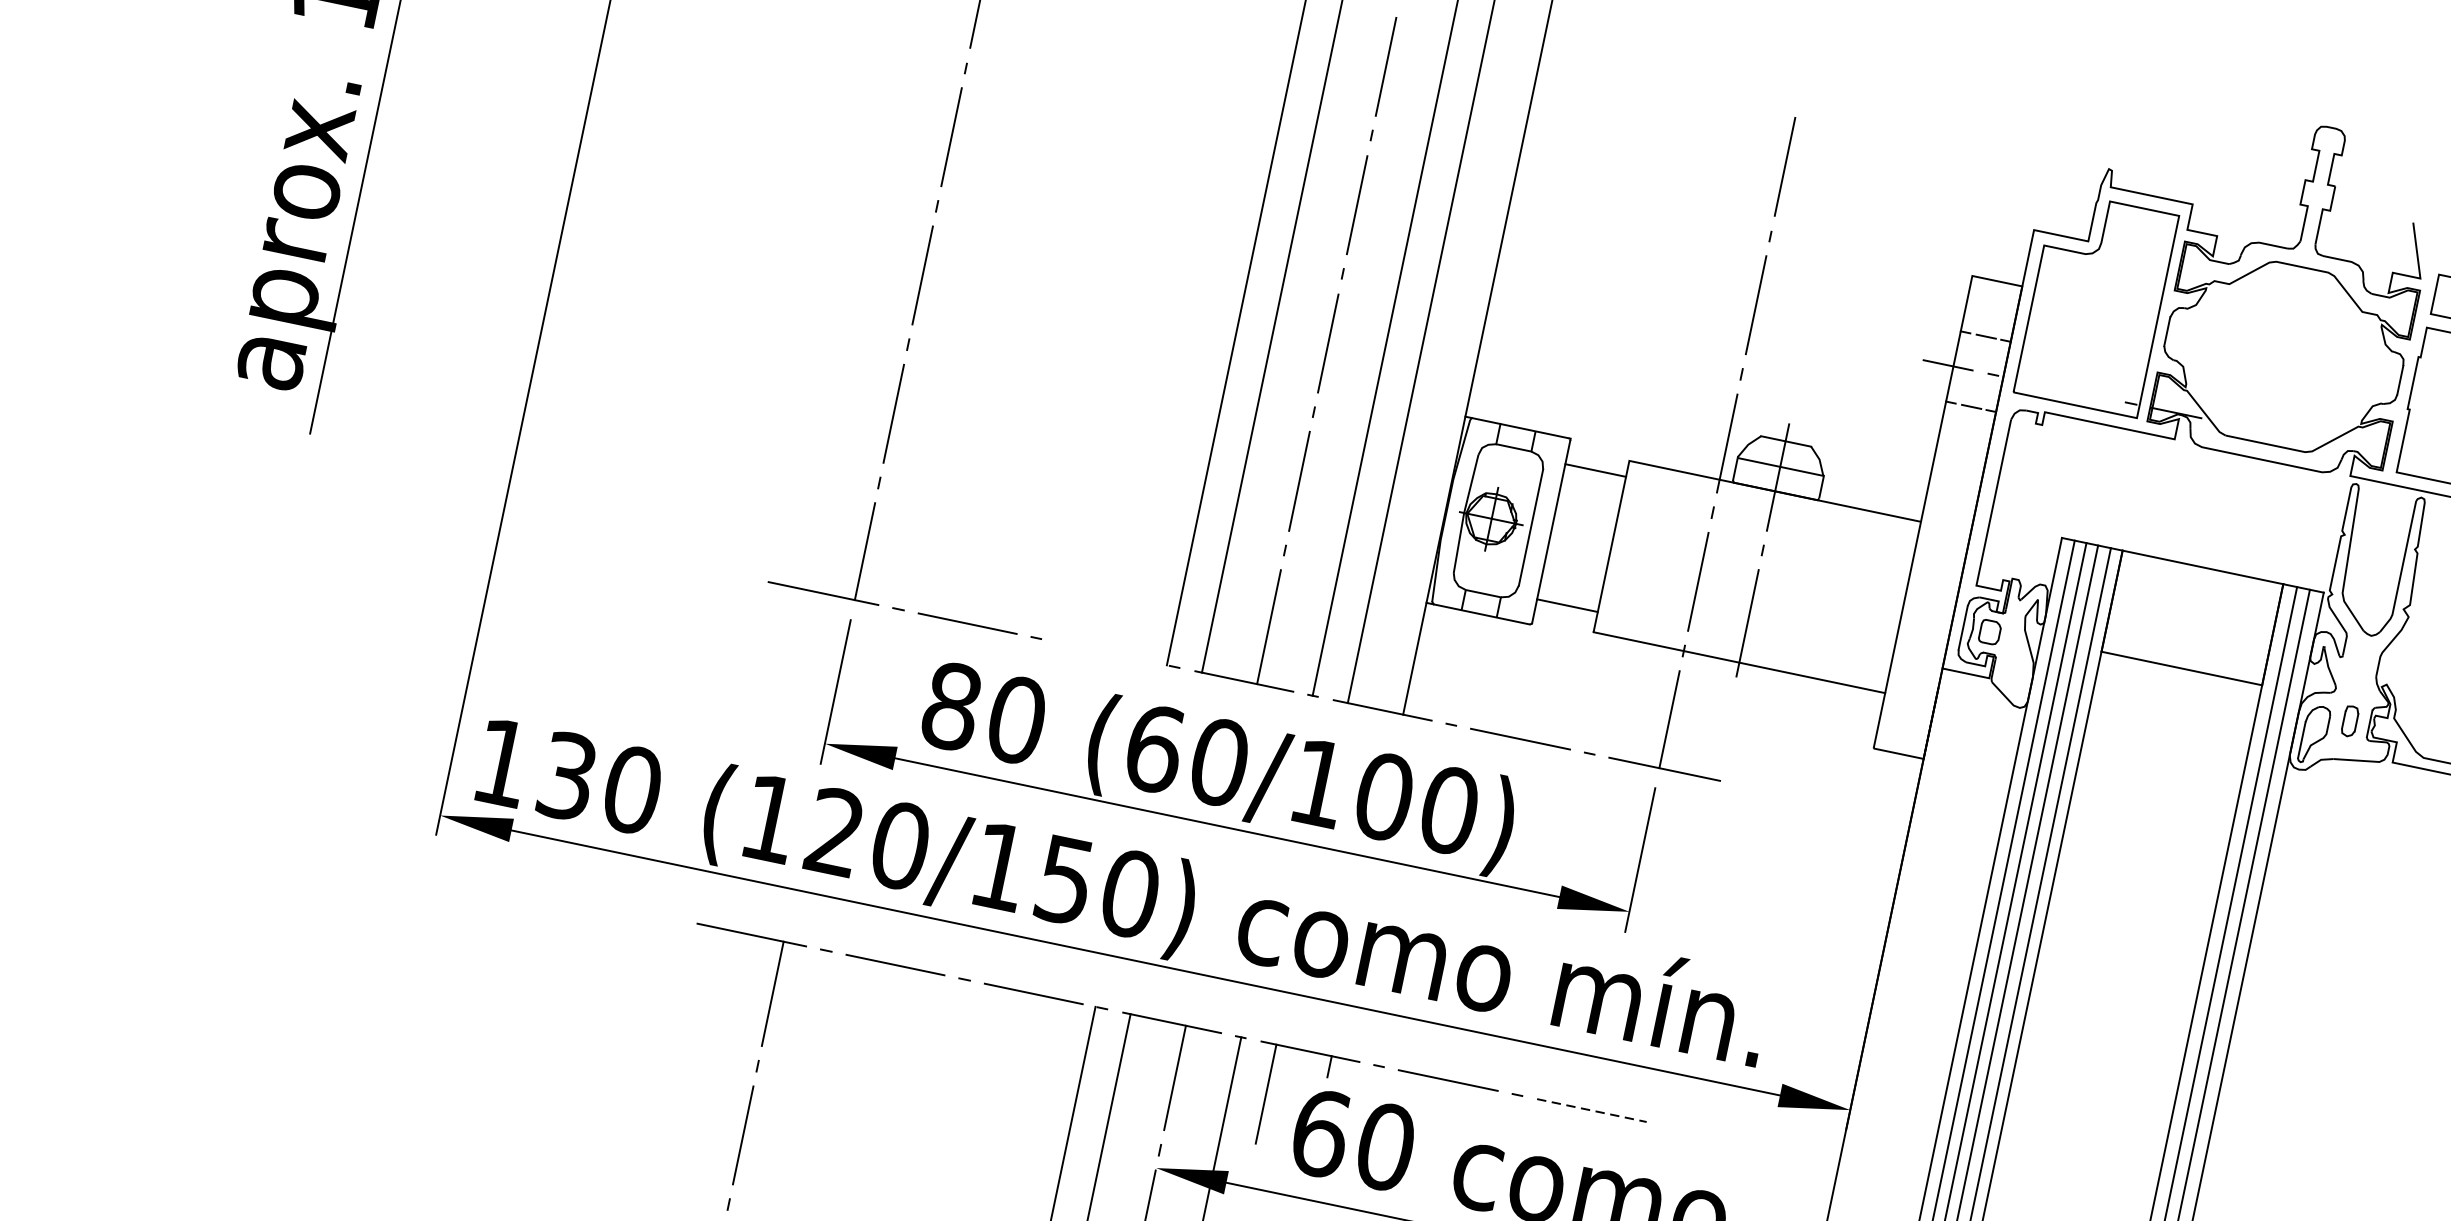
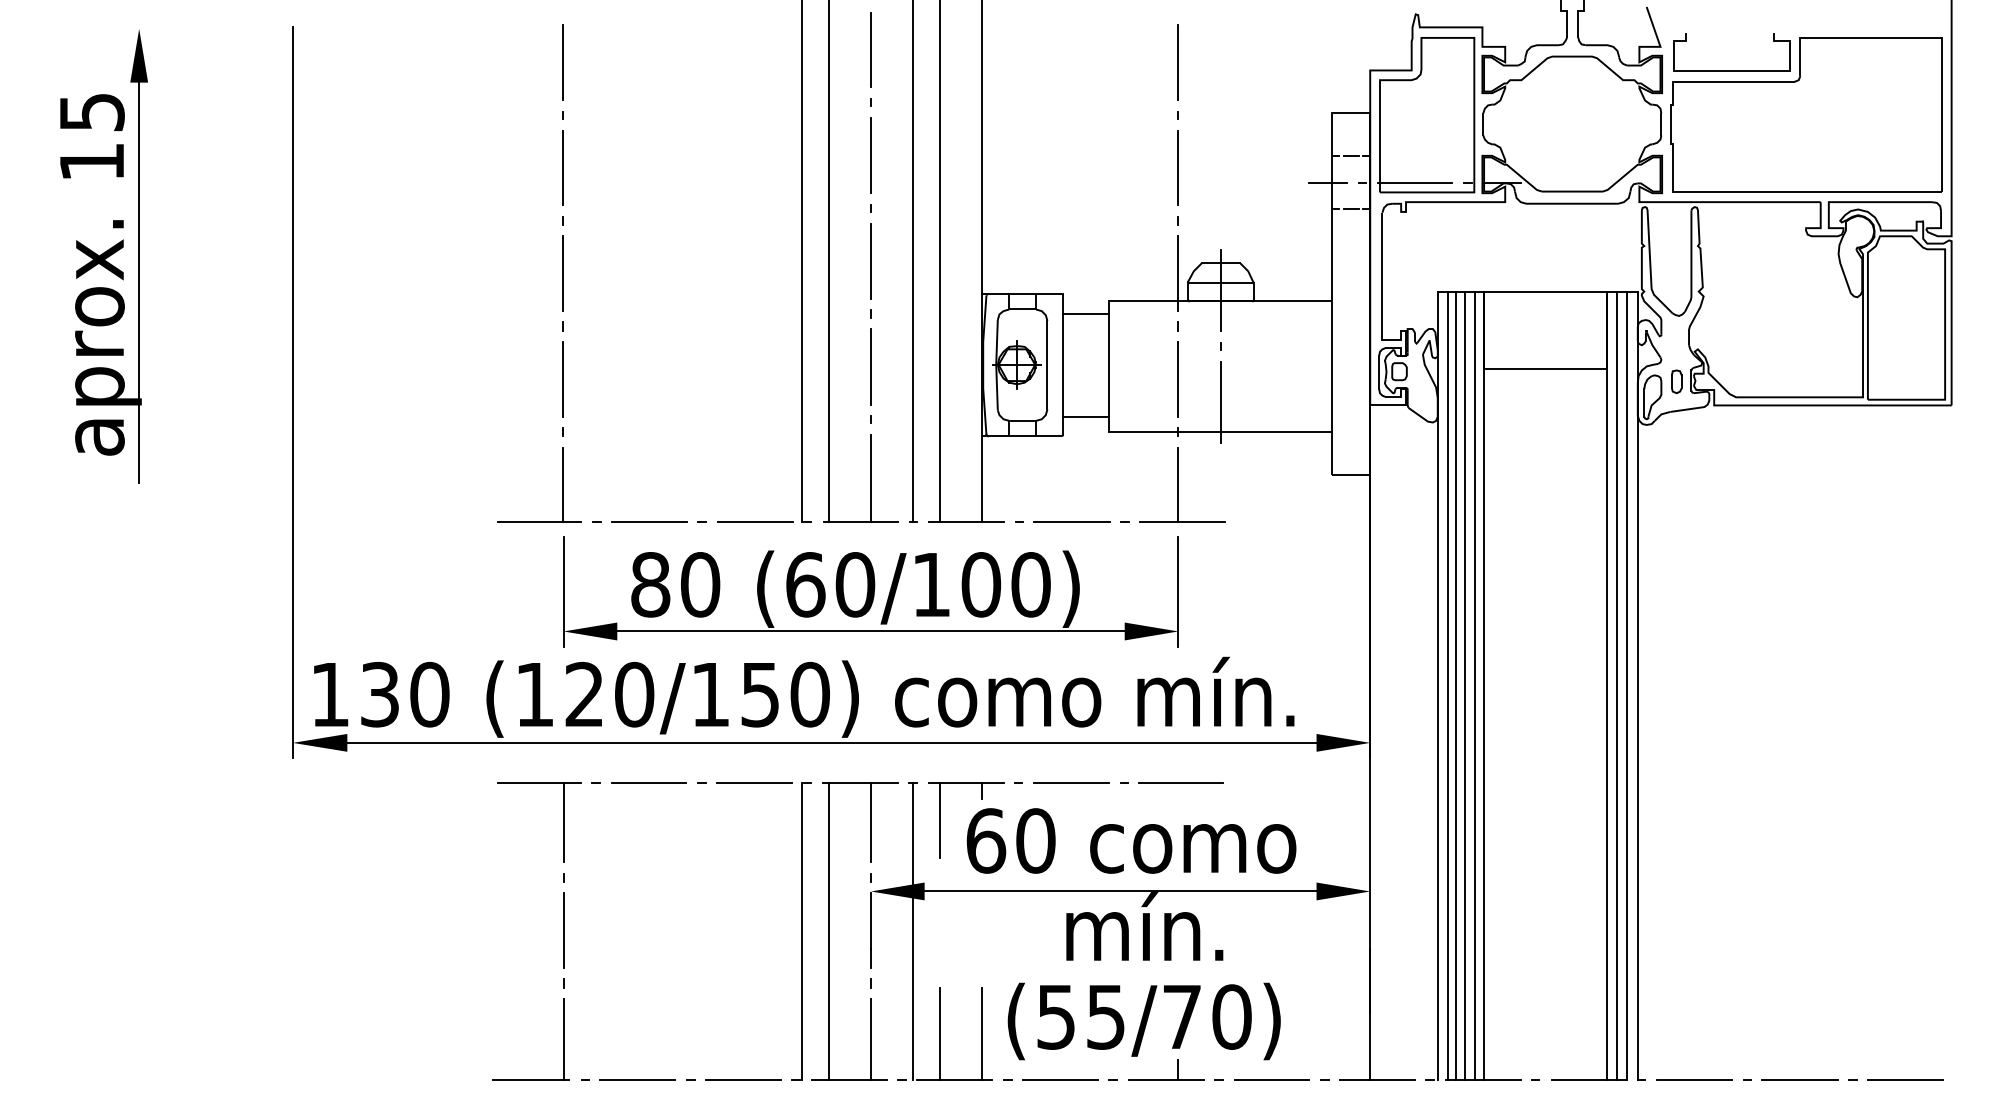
line: (2061, 388) -> (1414, 182), added
line: (1104, 652) -> (754, 521), added
line: (1592, 1110) -> (1181, 782), dashed -> solid

